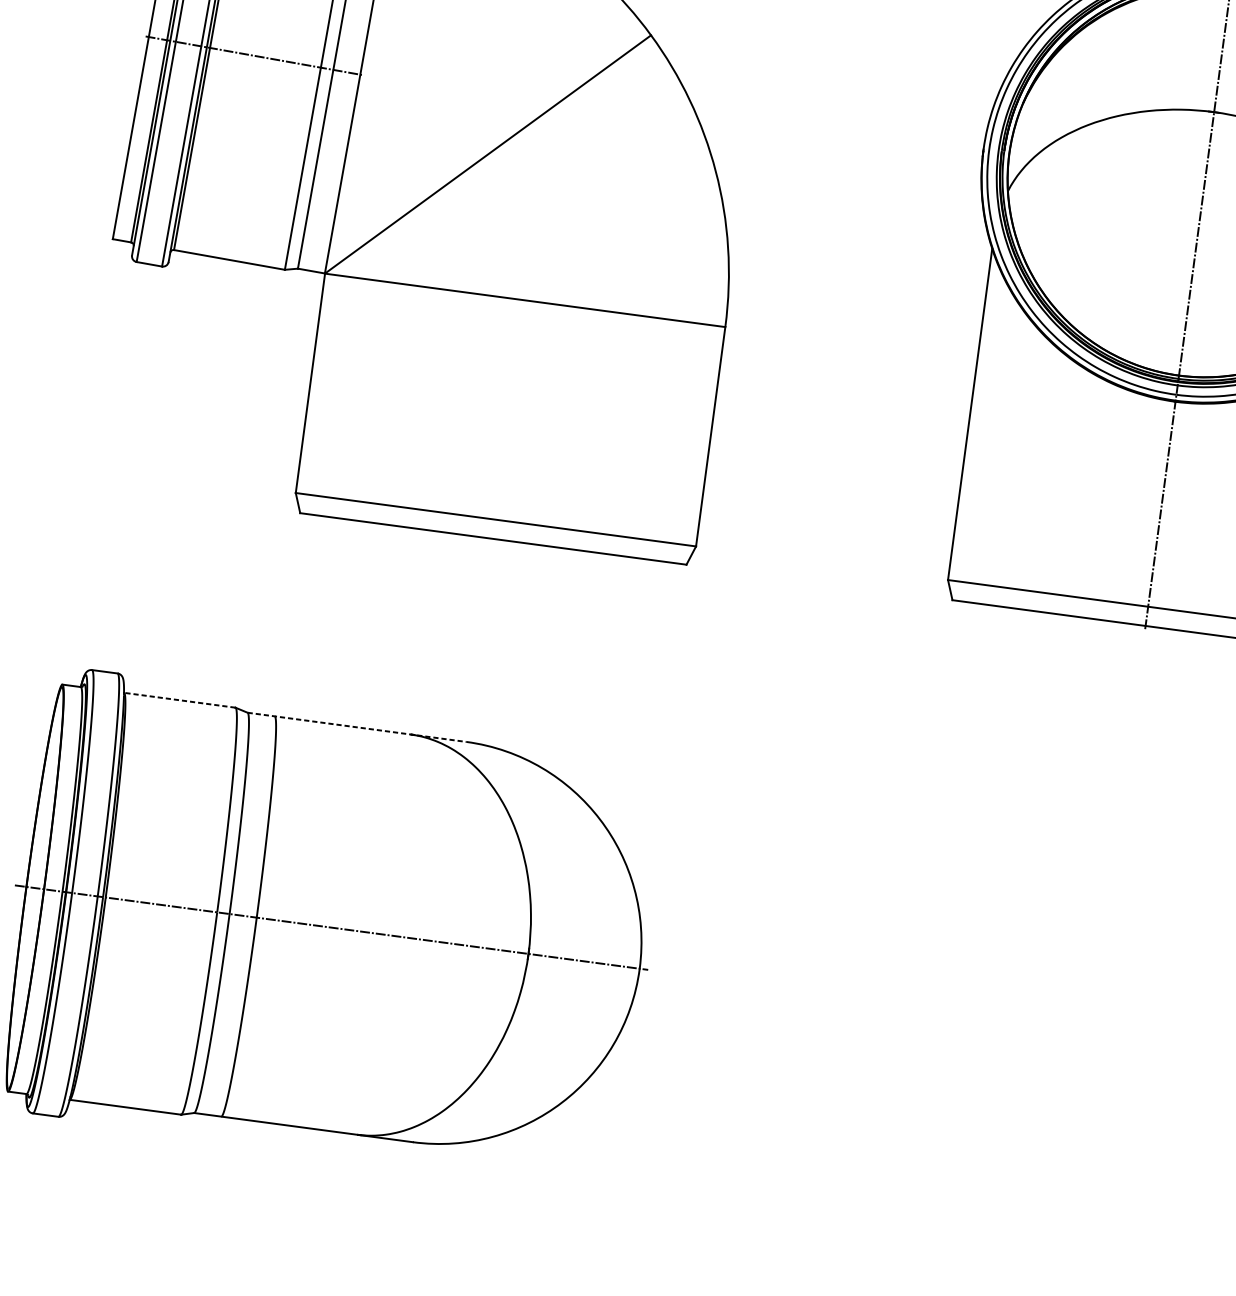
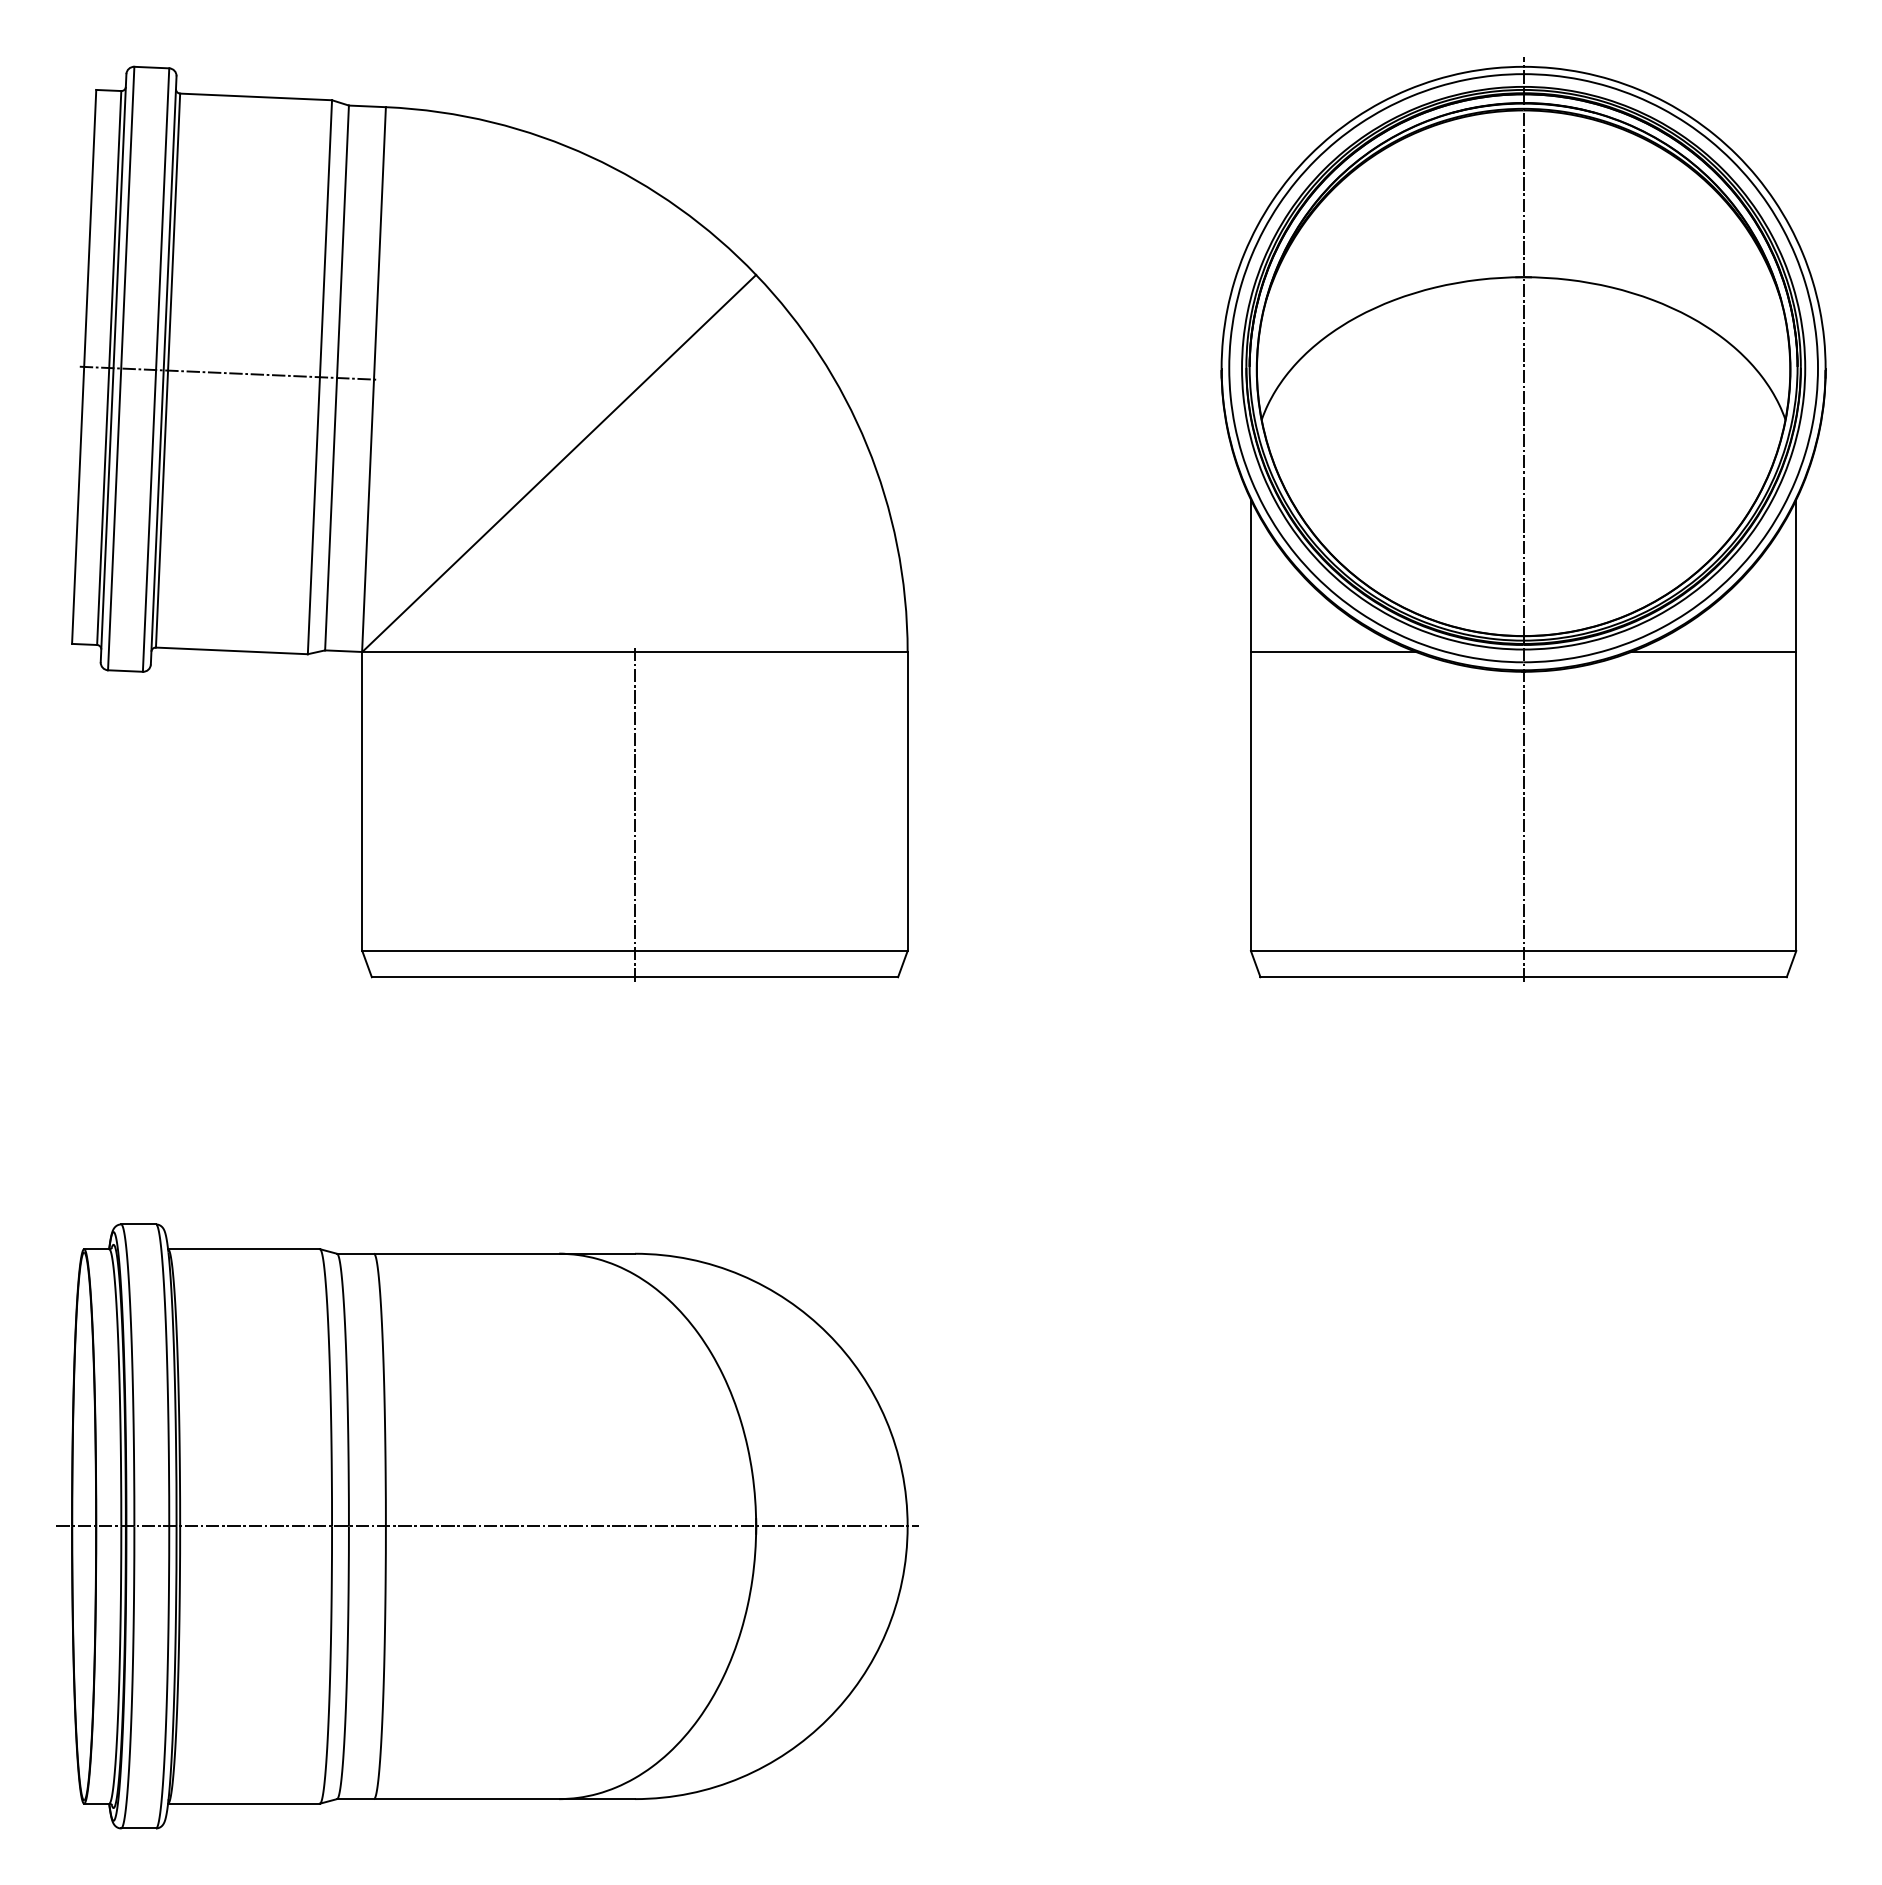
line: (1037, 368) -> (1333, 652), added
line: (508, 419) -> (634, 814), added
line: (180, 700) -> (244, 1249), dashed -> solid
line: (357, 727) -> (486, 1253), dashed -> solid

